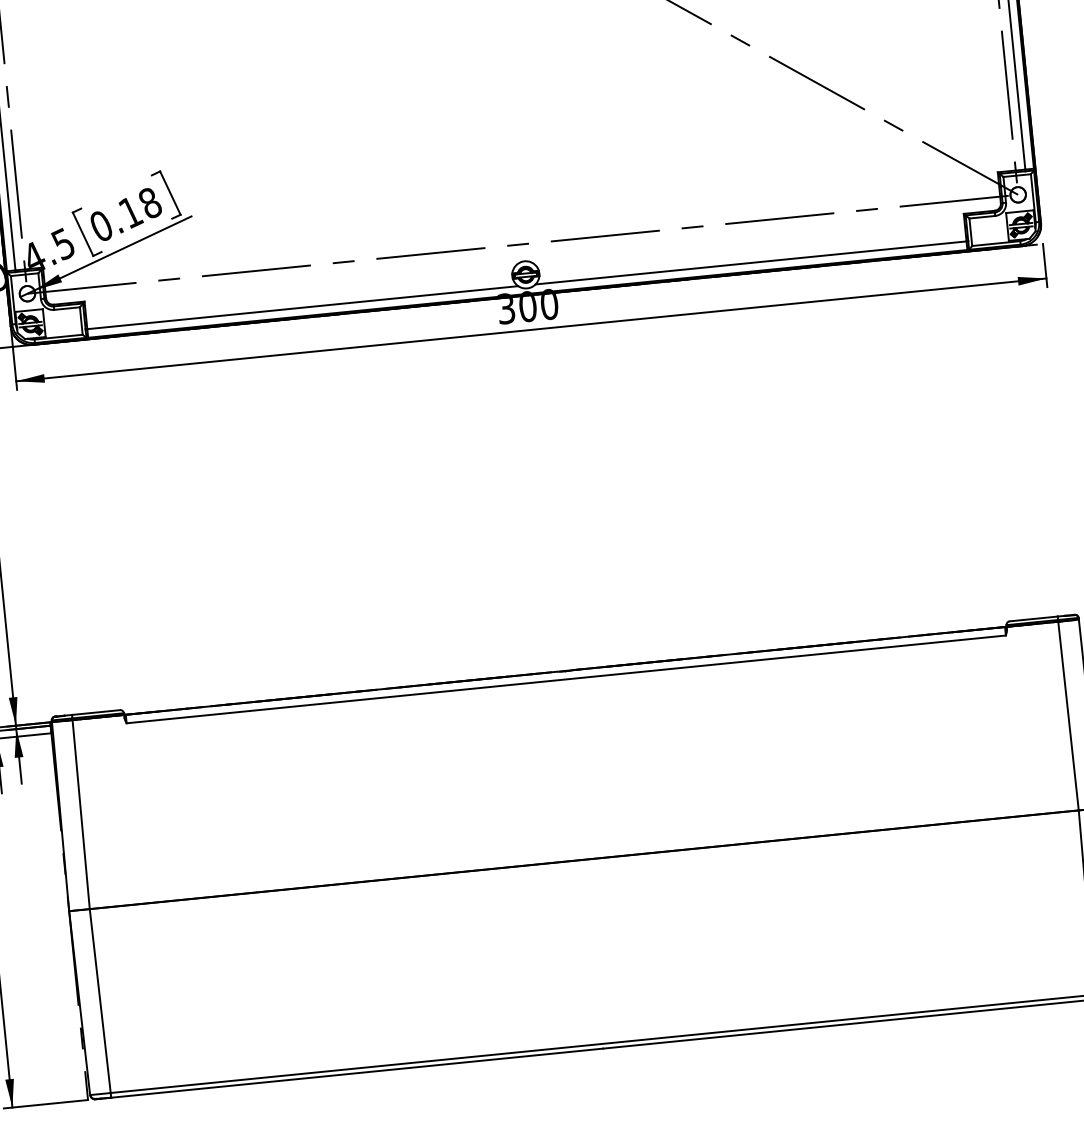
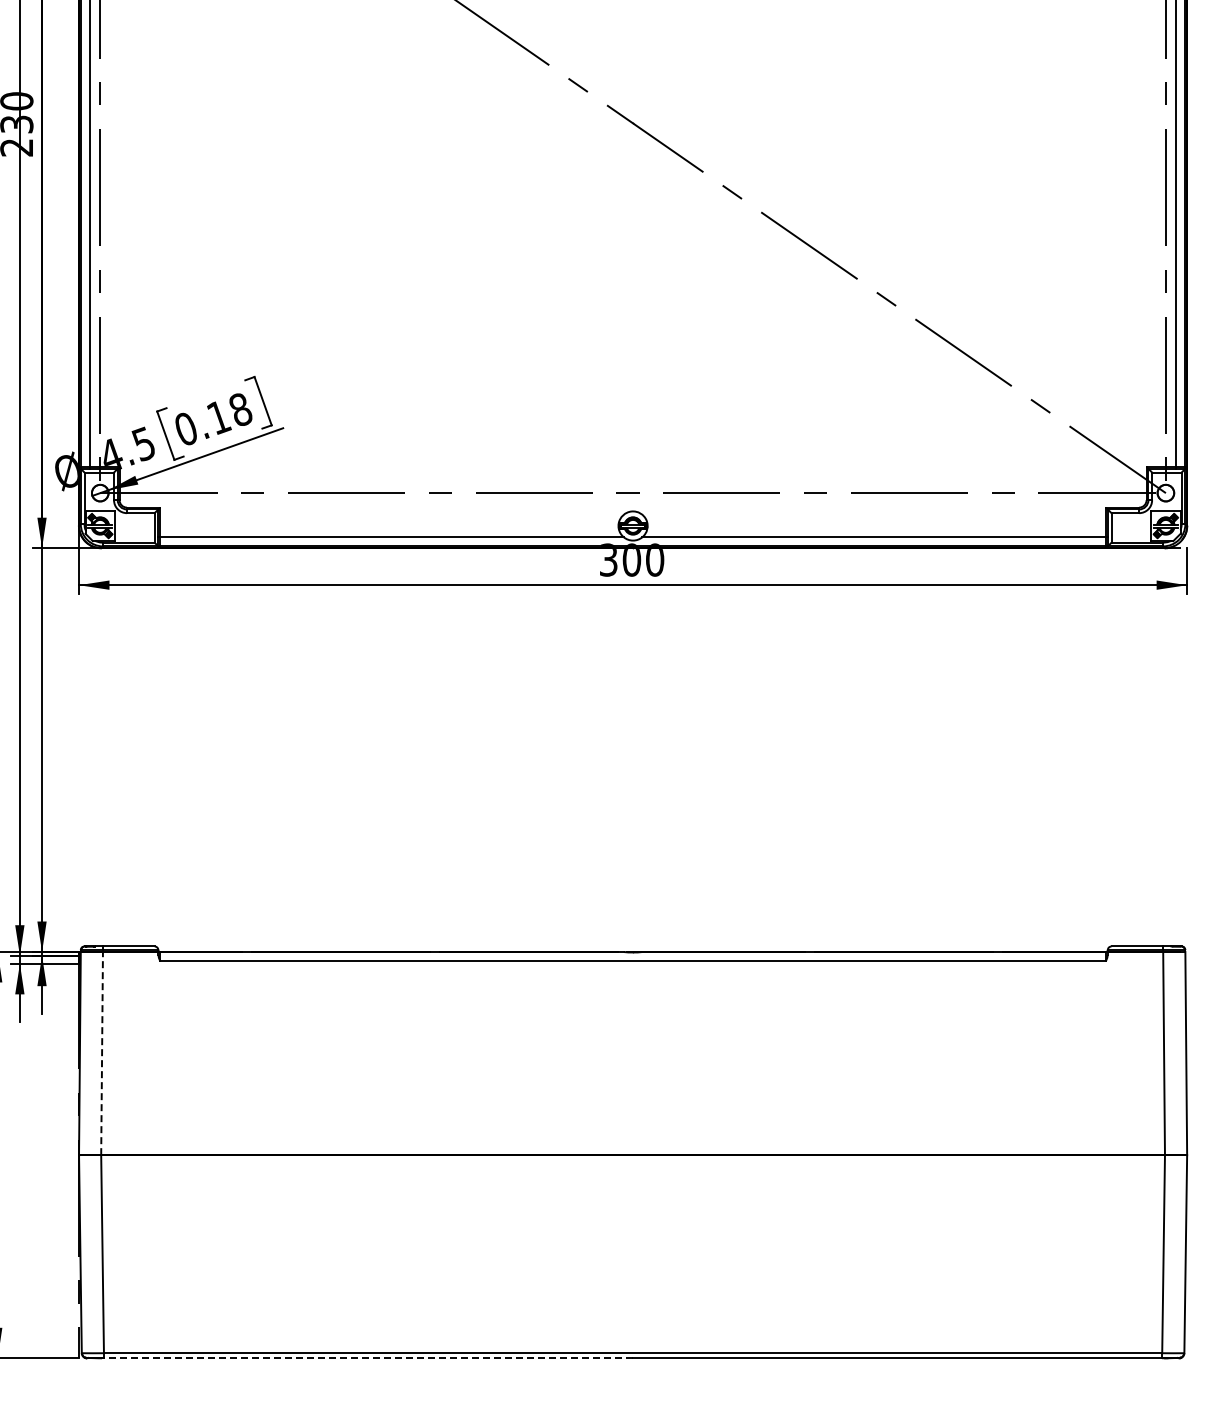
line: (81, 814) -> (102, 1053), solid -> dashed
line: (357, 1073) -> (368, 1358), solid -> dashed

